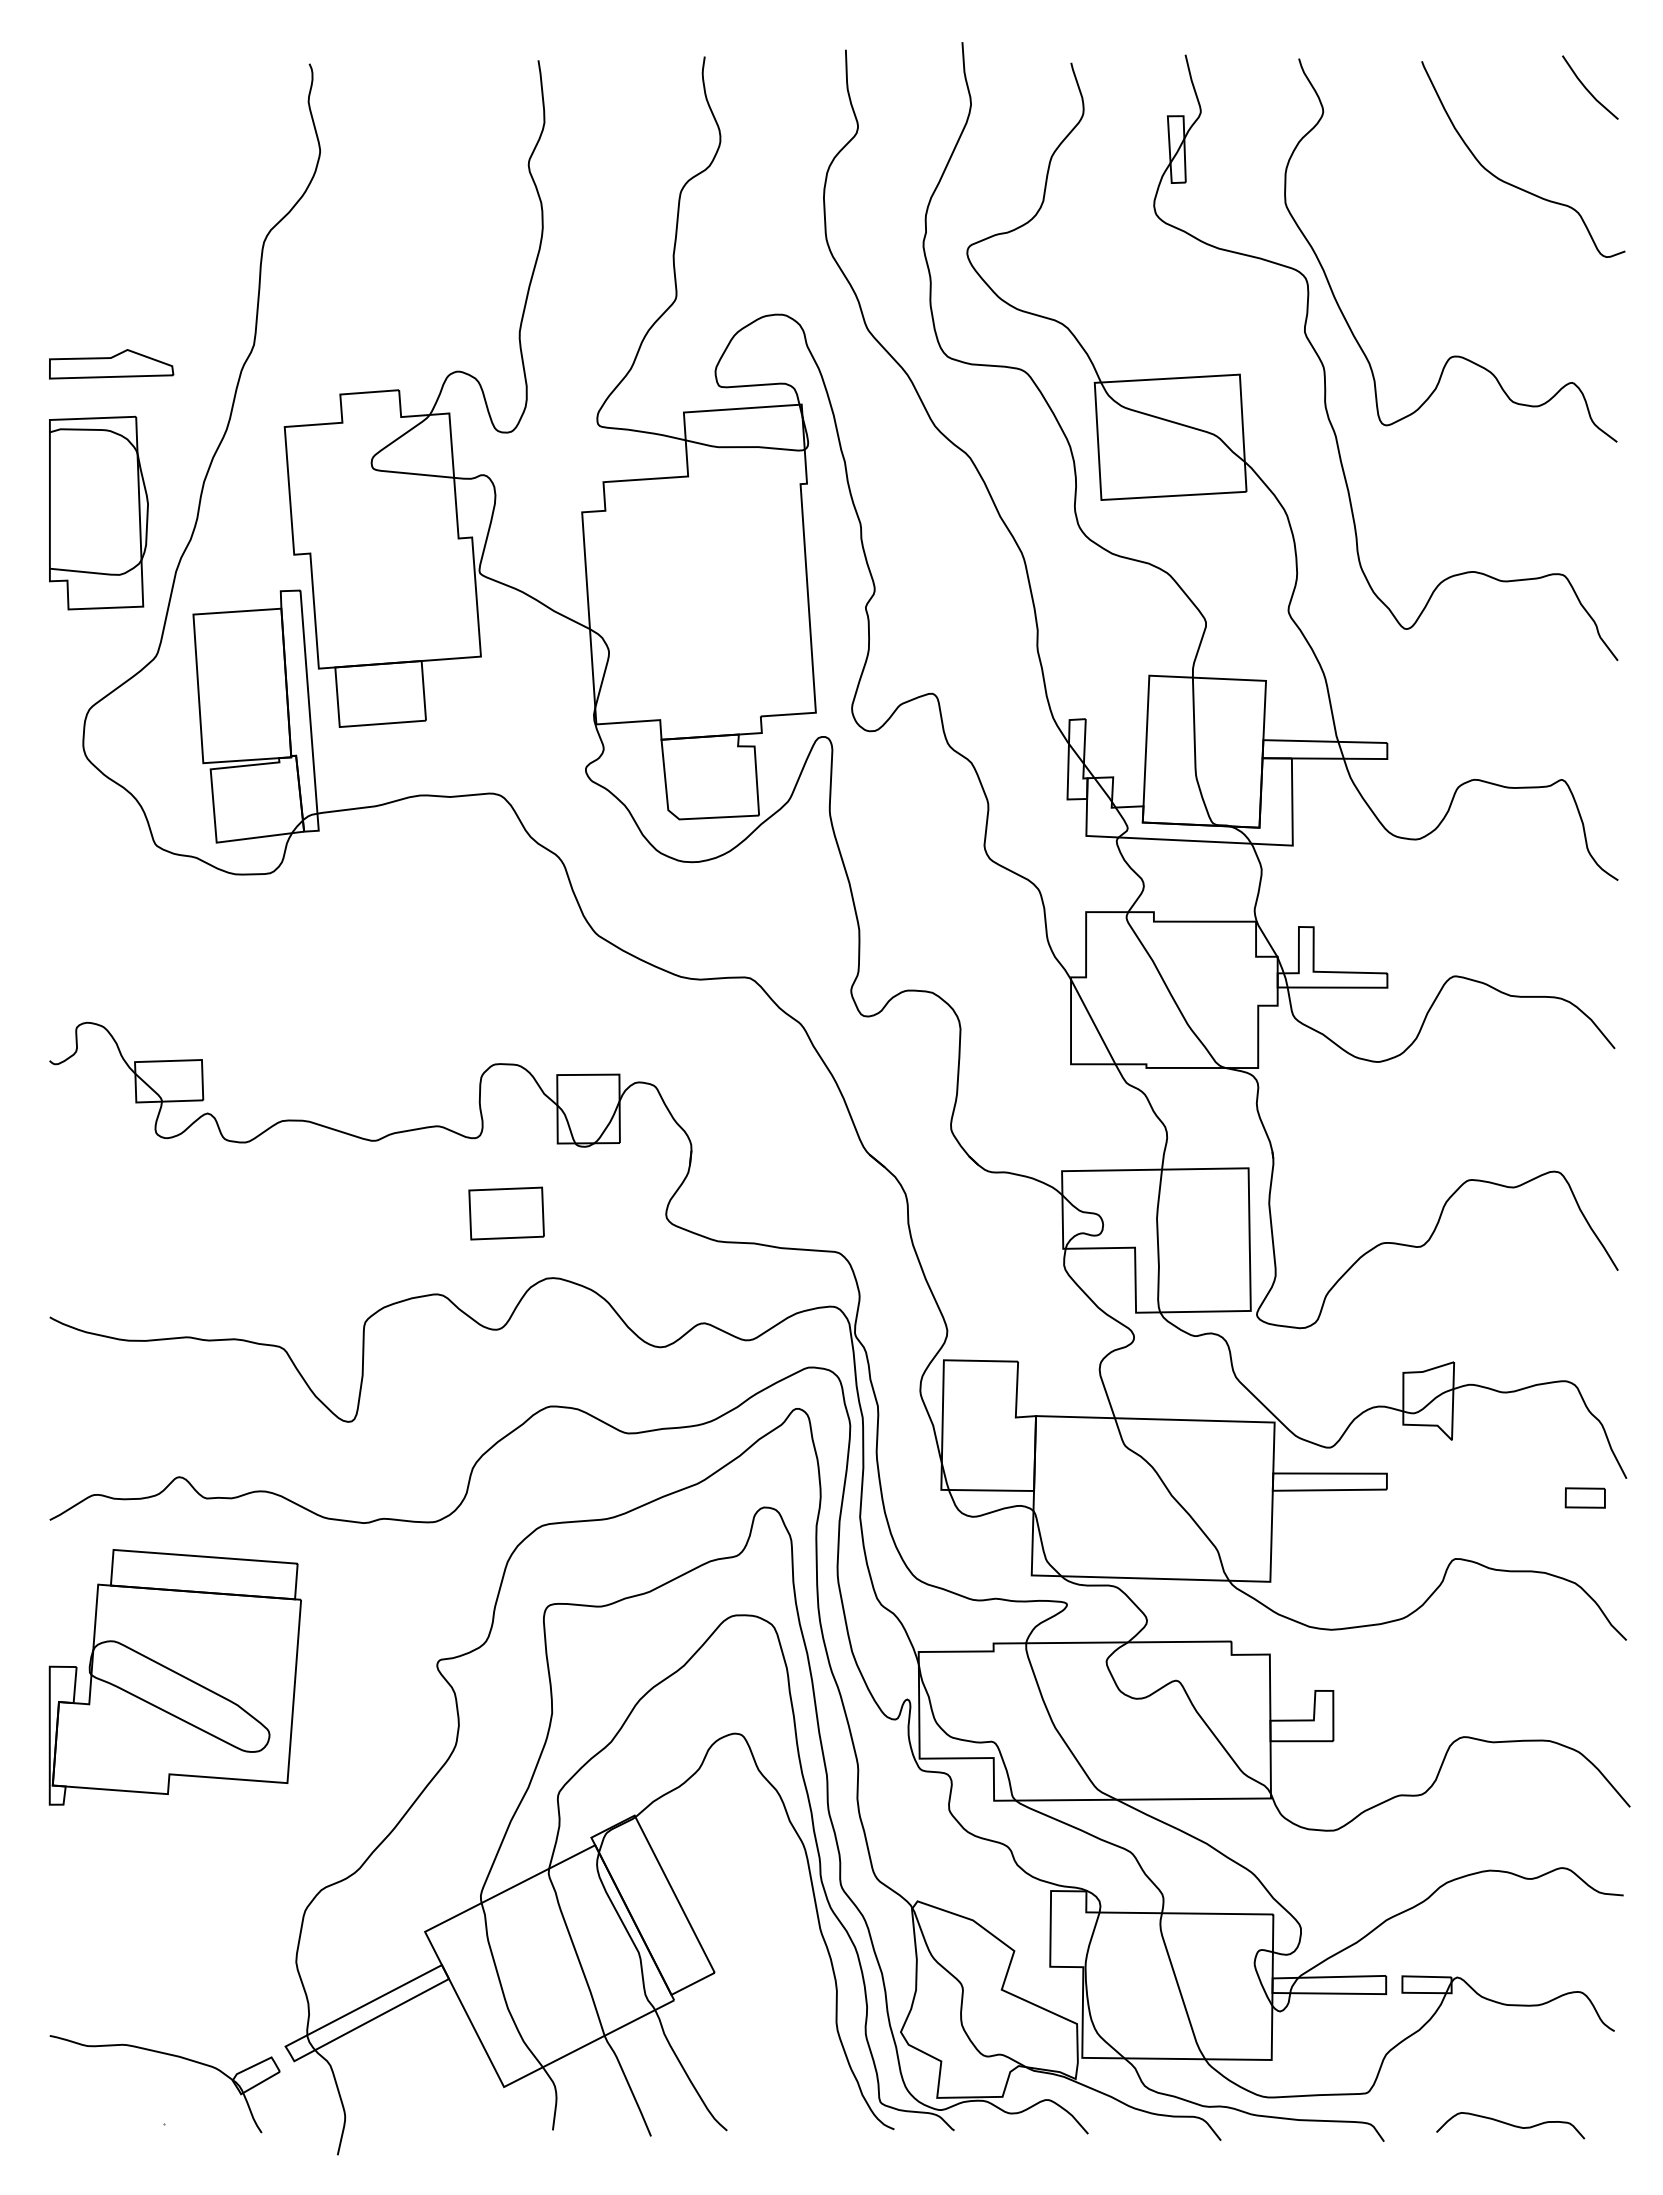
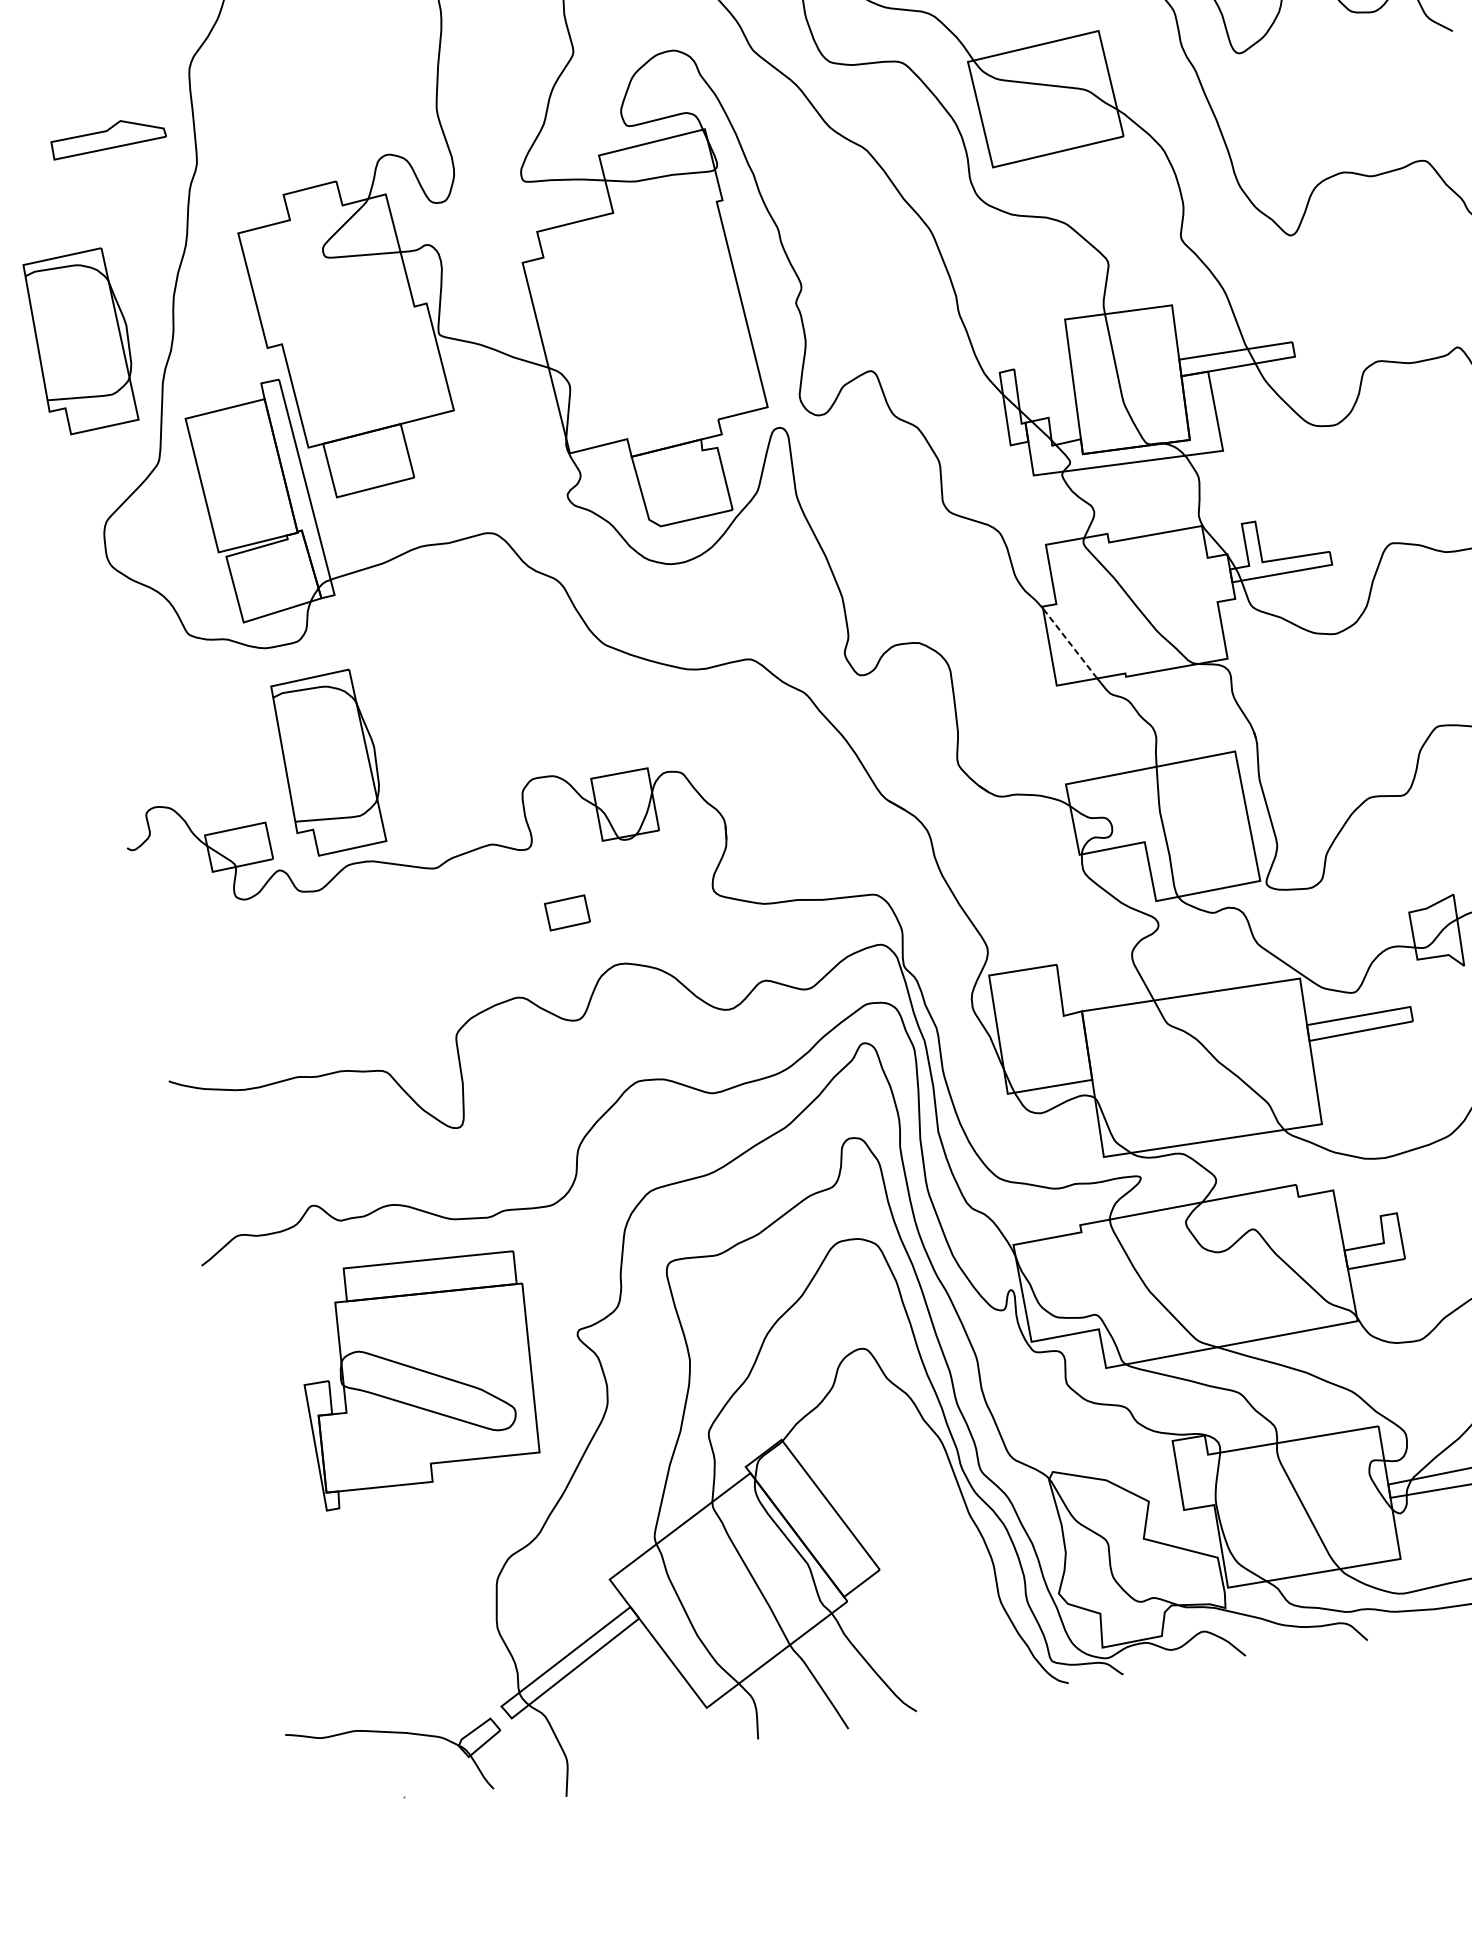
part: (111, 364) -> (108, 136), moved
part: (282, 1008) -> (330, 762), added
line: (1093, 1021) -> (1070, 643), solid -> dashed
part: (506, 1213) -> (567, 912), size x0.6
part: (174, 1677) -> (419, 1374), moved

